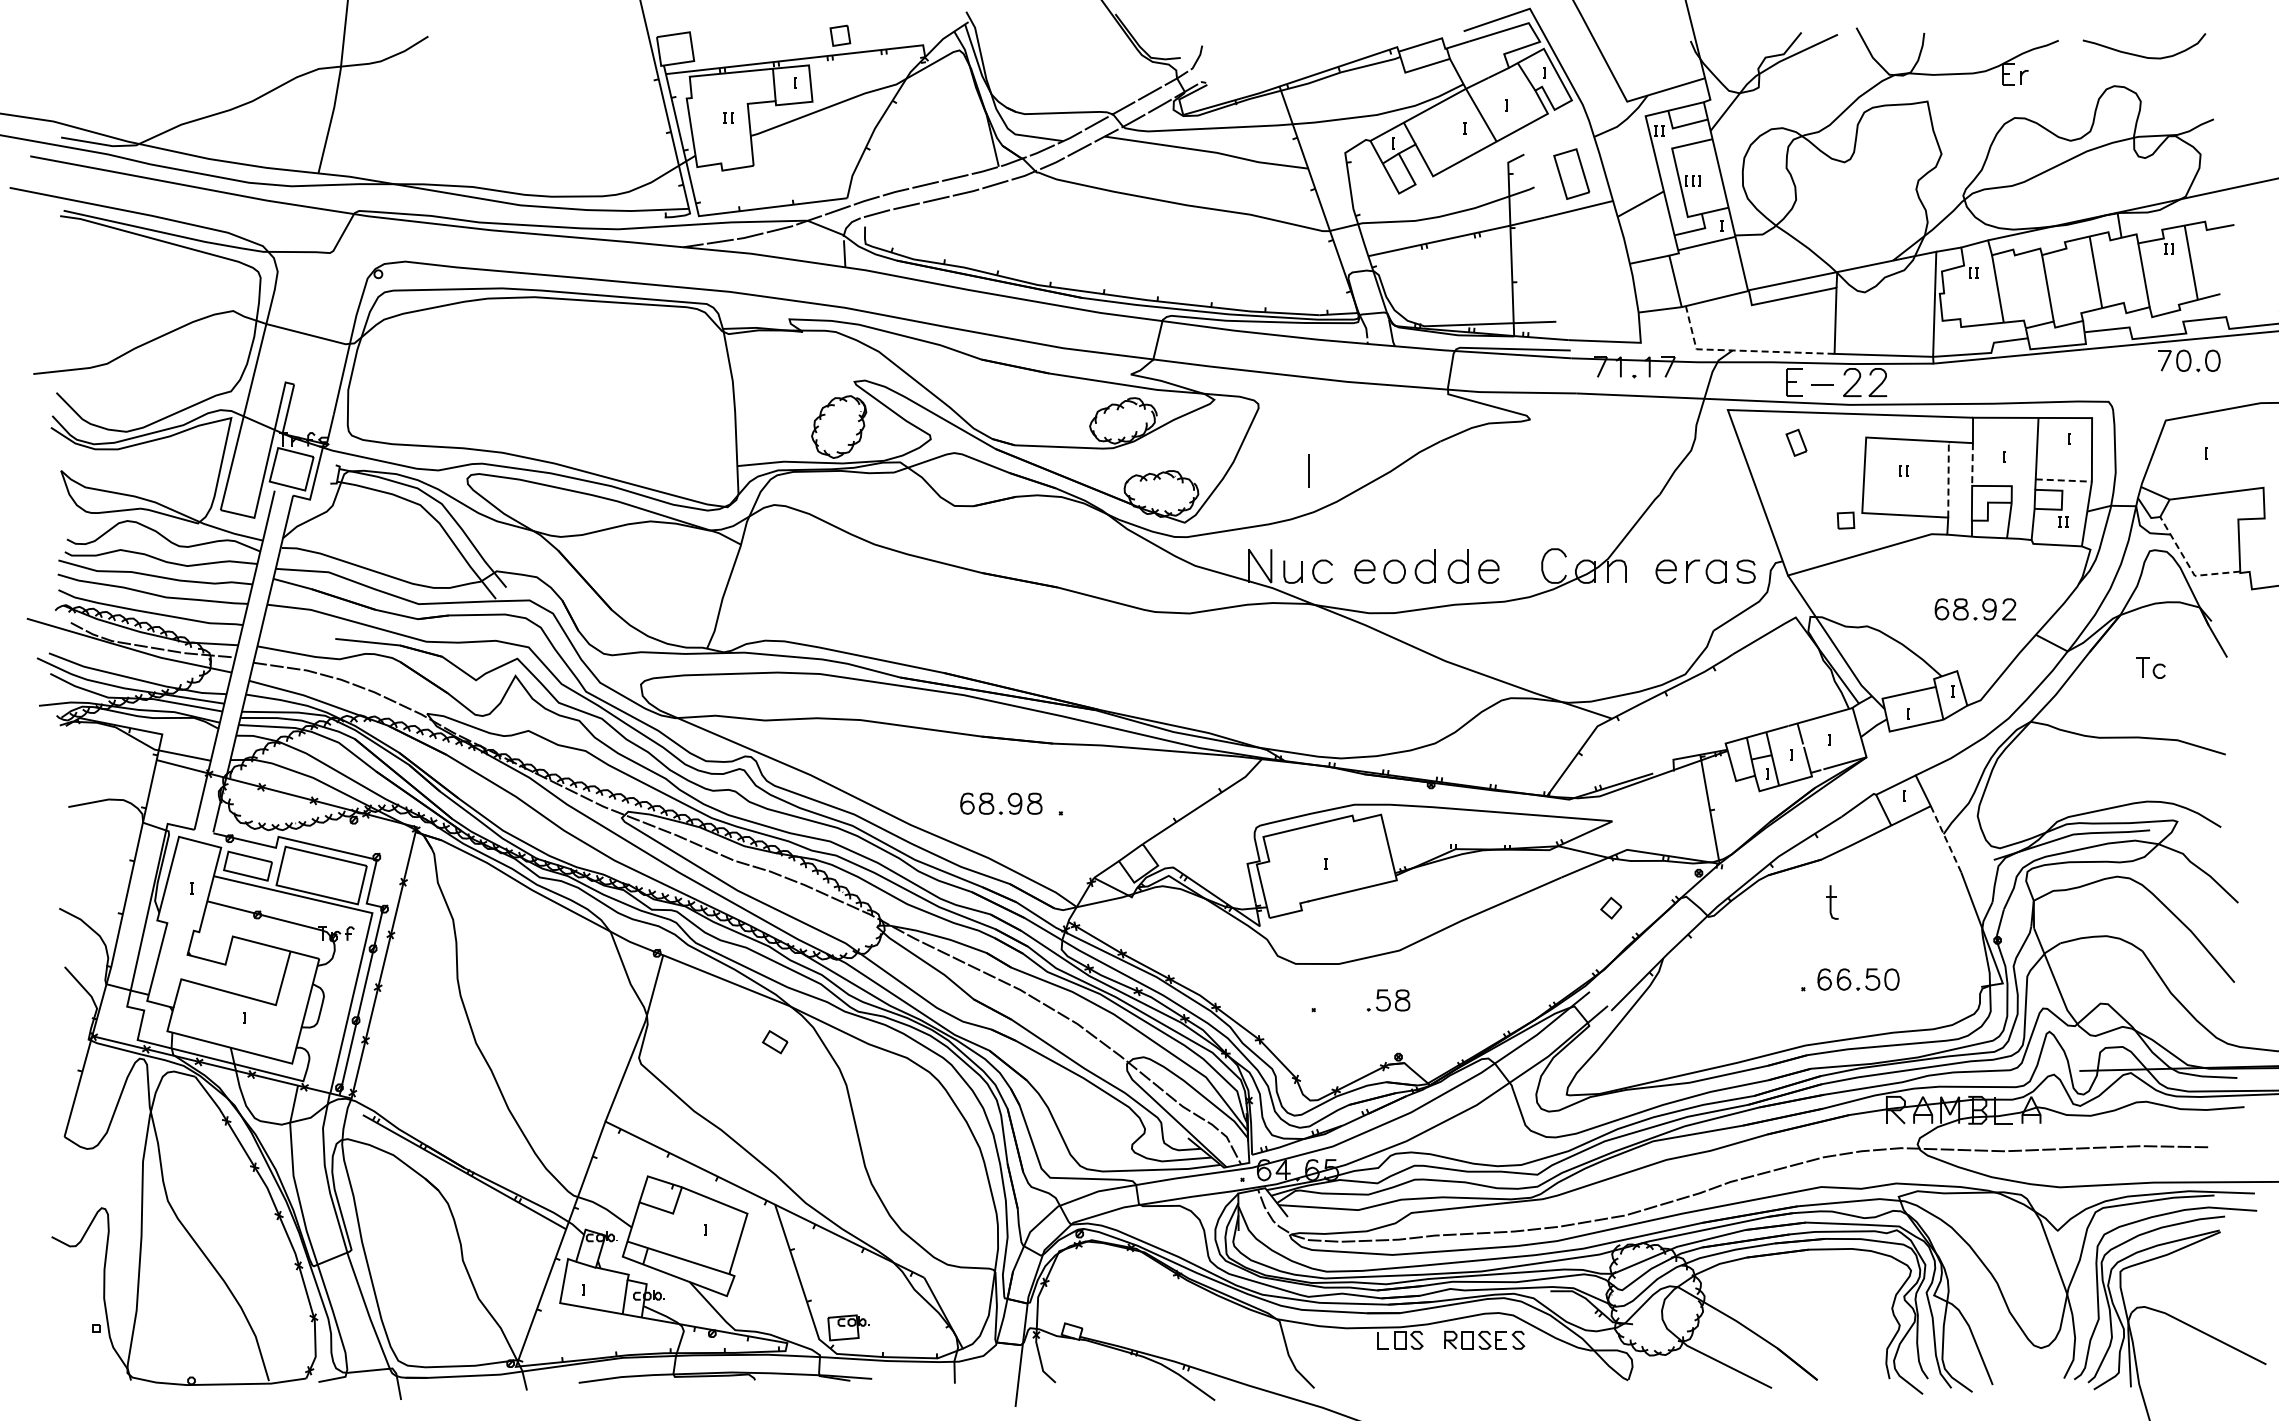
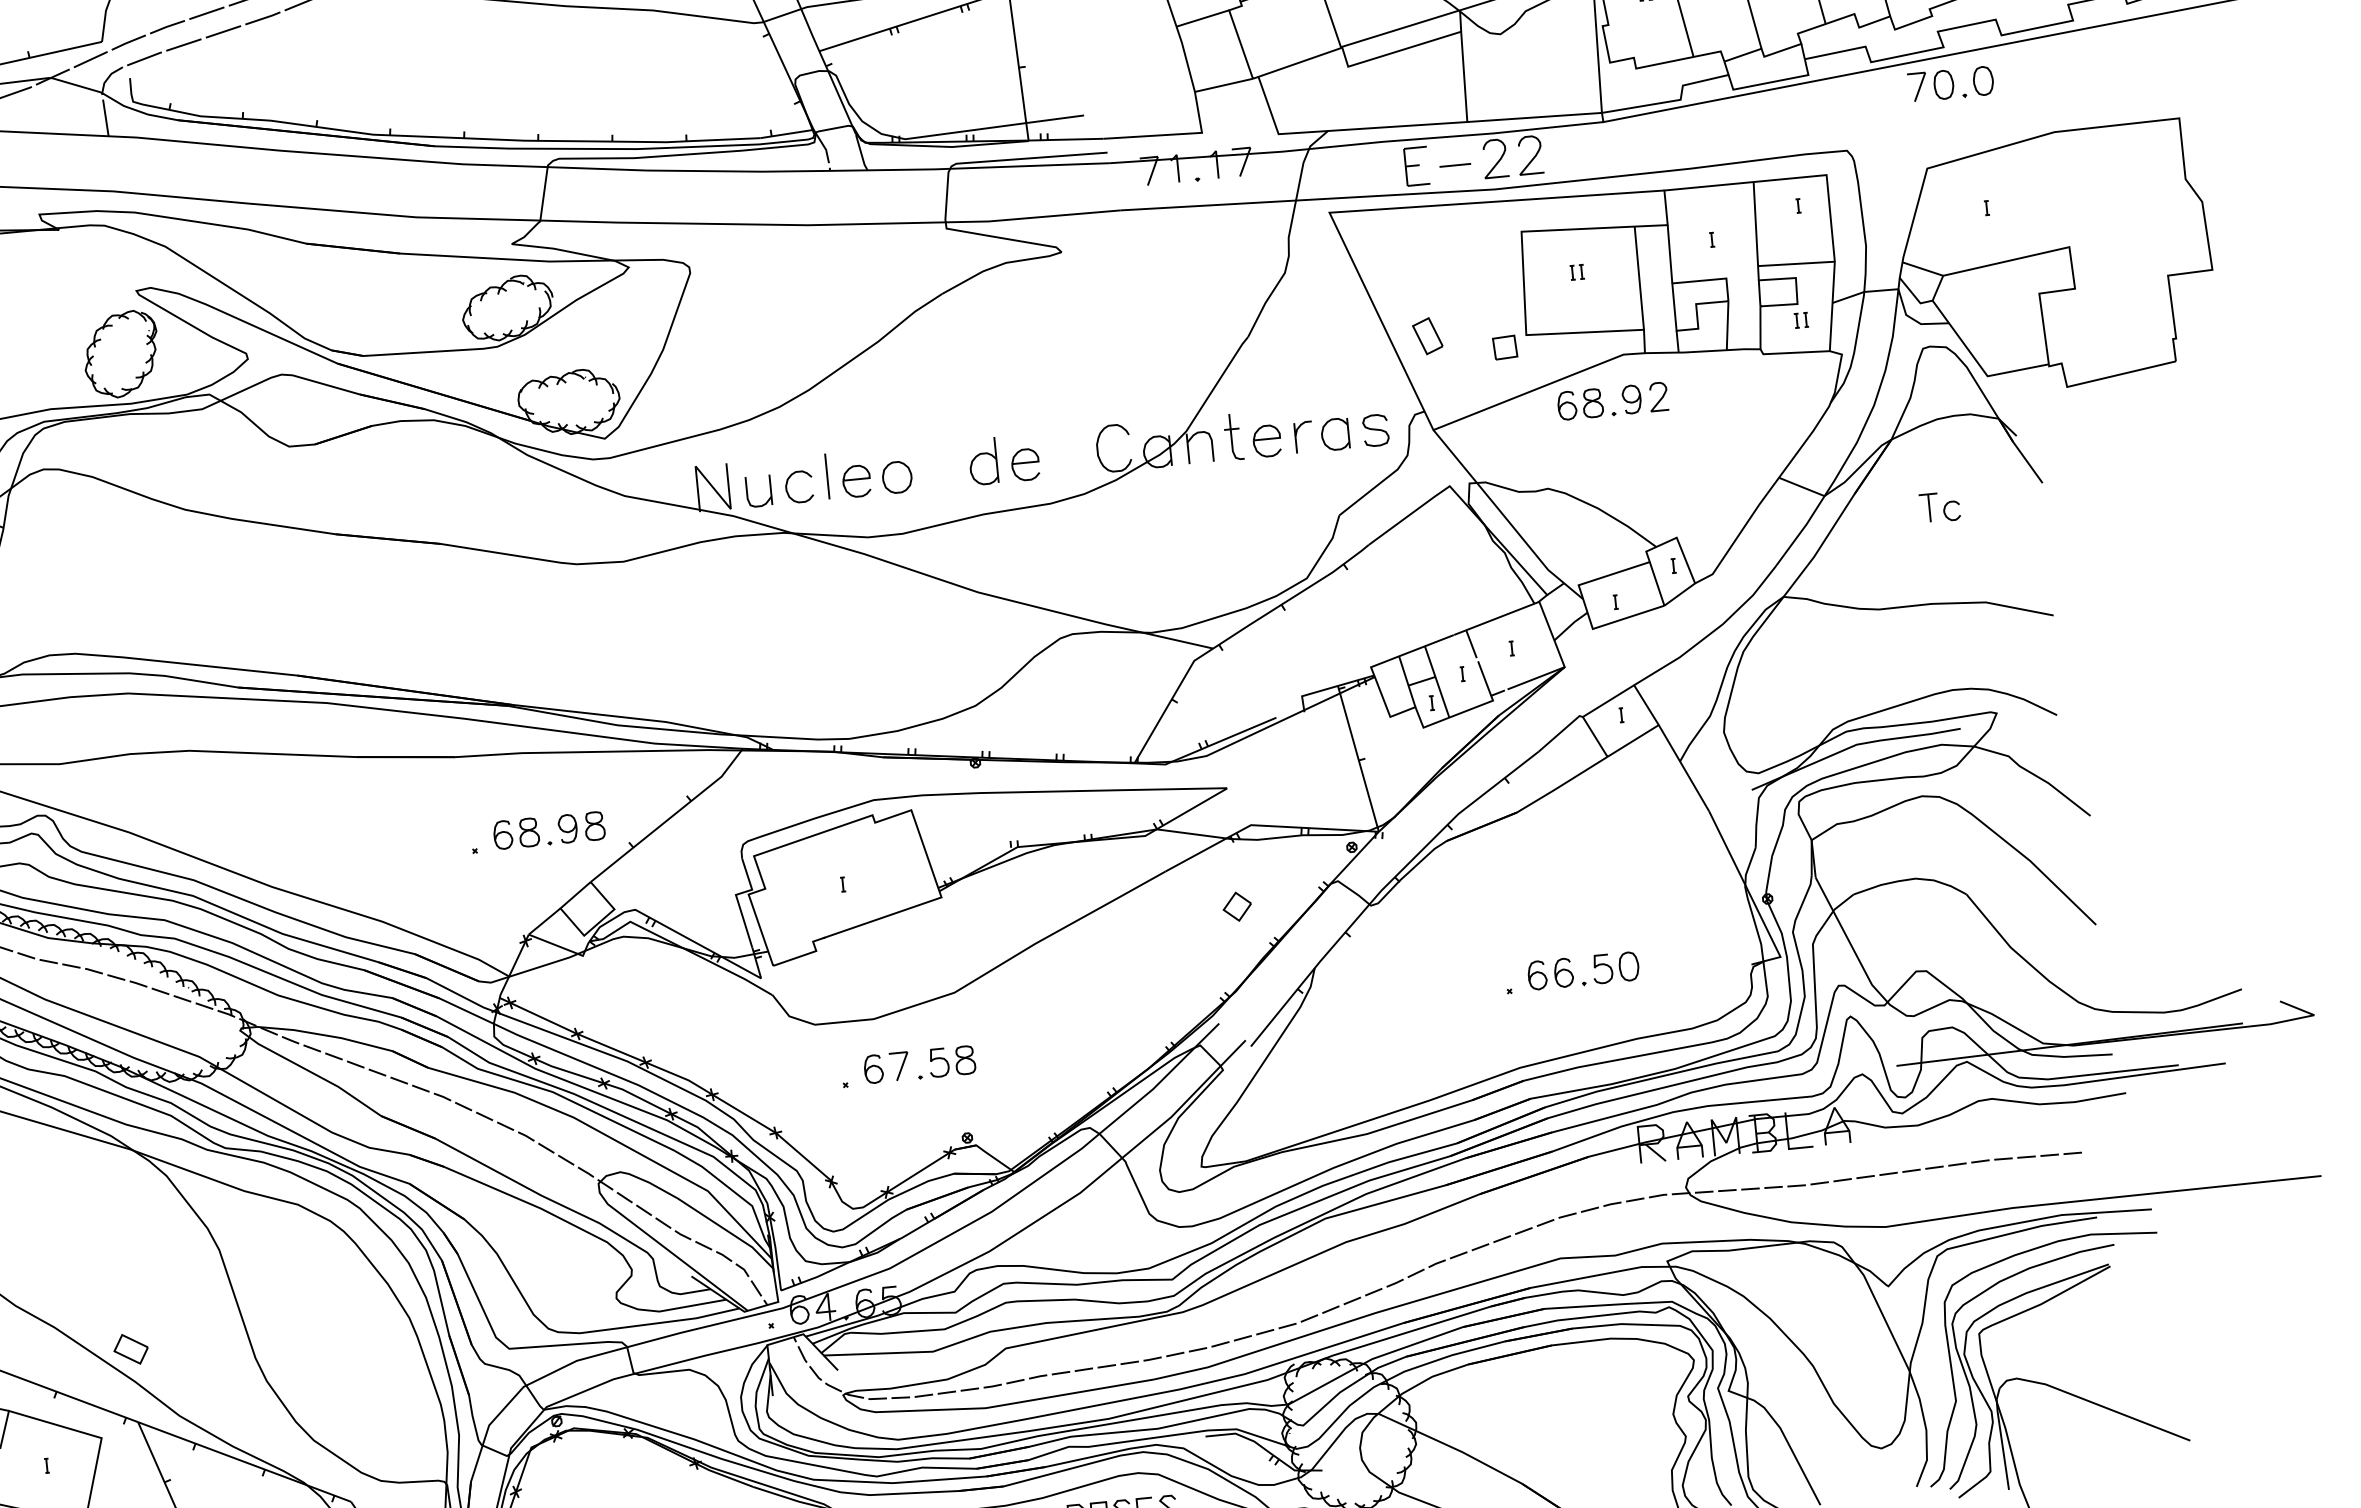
line: (1742, 350) -> (1341, 129), dashed -> solid
part: (1796, 442) -> (1427, 335), moved
line: (1972, 465) -> (1670, 255), dashed -> solid
line: (1308, 470) -> (826, 475), moved
line: (1948, 478) -> (1639, 276), dashed -> solid
line: (2064, 480) -> (1797, 263), dashed -> solid
part: (1424, 566) -> (937, 466), removed
line: (2189, 566) -> (1979, 364), dashed -> solid
part: (1982, 607) -> (1622, 397), moved
part: (1007, 800) -> (557, 825), moved
line: (1946, 839) -> (1684, 768), dashed -> solid
part: (1832, 902) -> (1234, 437), moved
part: (1344, 1000) -> (886, 1068), added
part: (775, 1042) -> (131, 1349), moved

